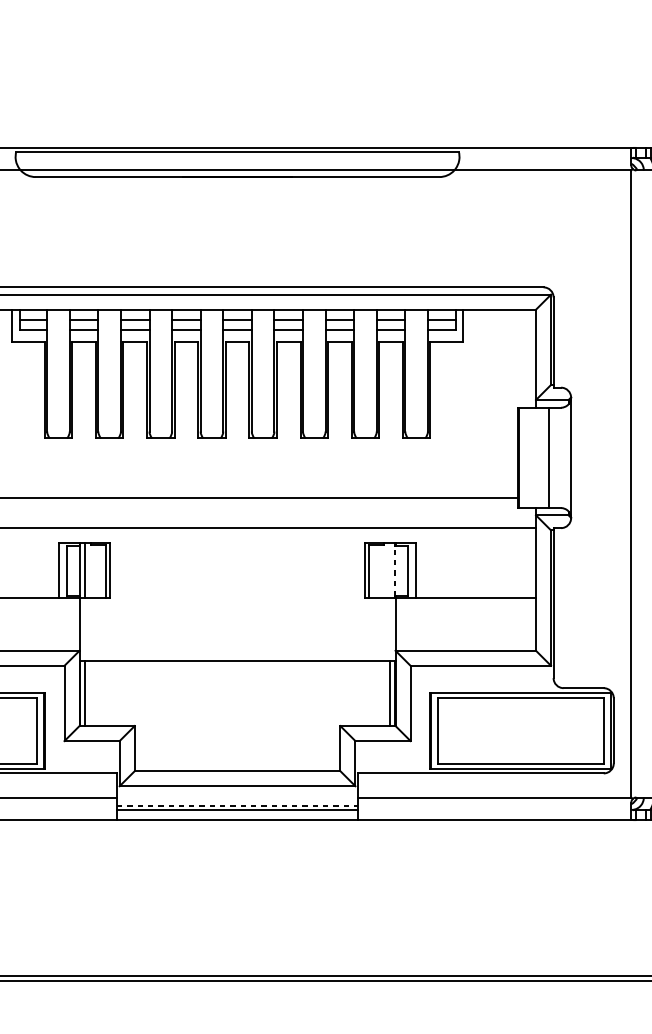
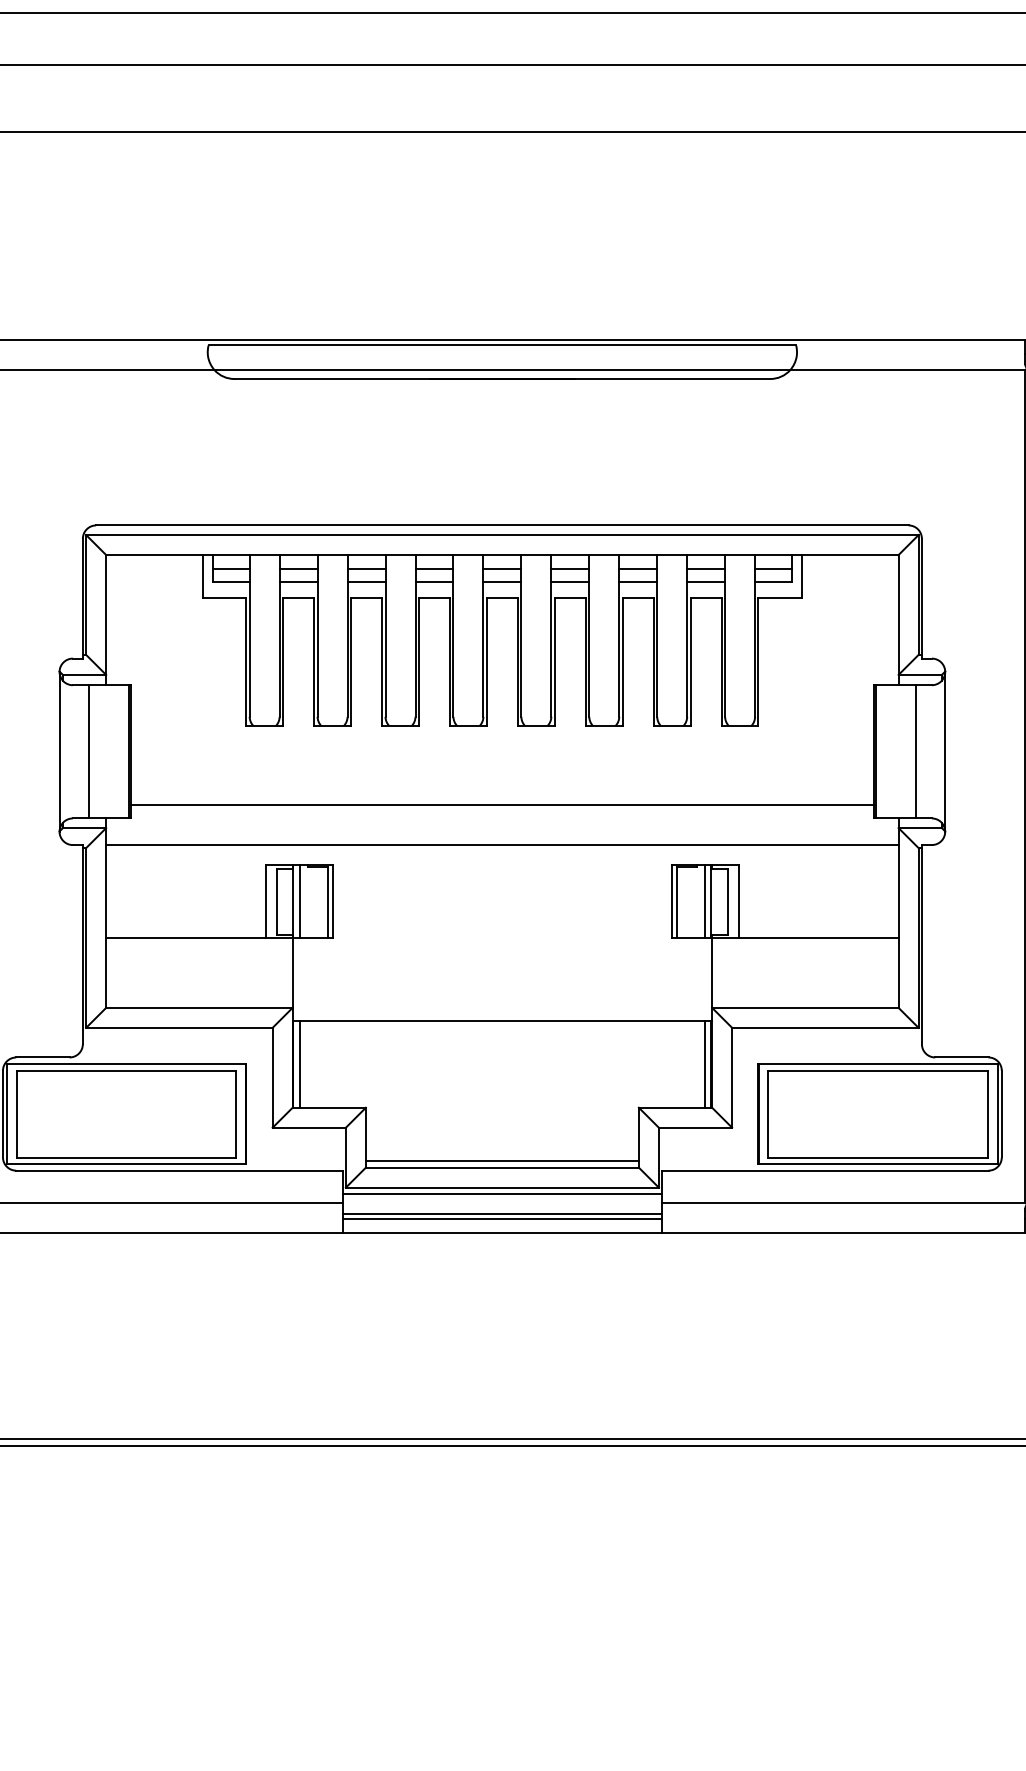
line: (389, 569) -> (704, 900), added
line: (395, 570) -> (711, 901), dashed -> solid
line: (236, 765) -> (501, 1160), added
line: (237, 791) -> (502, 1194), added
line: (237, 806) -> (502, 1214), dashed -> solid

